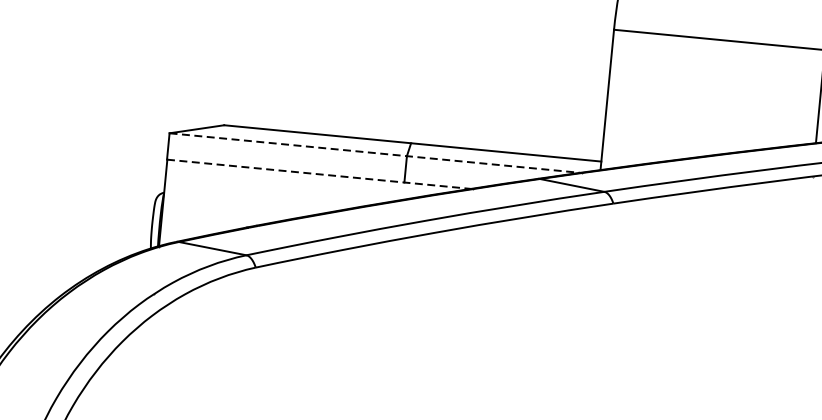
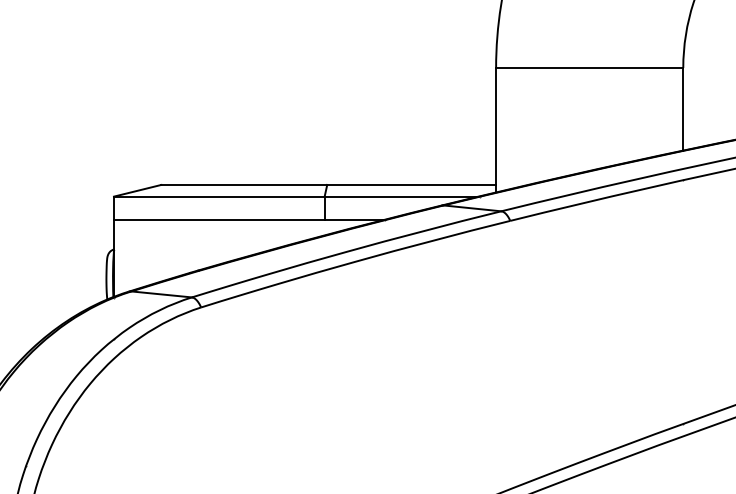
line: (375, 152) -> (296, 196), dashed -> solid
line: (318, 174) -> (248, 220), dashed -> solid

